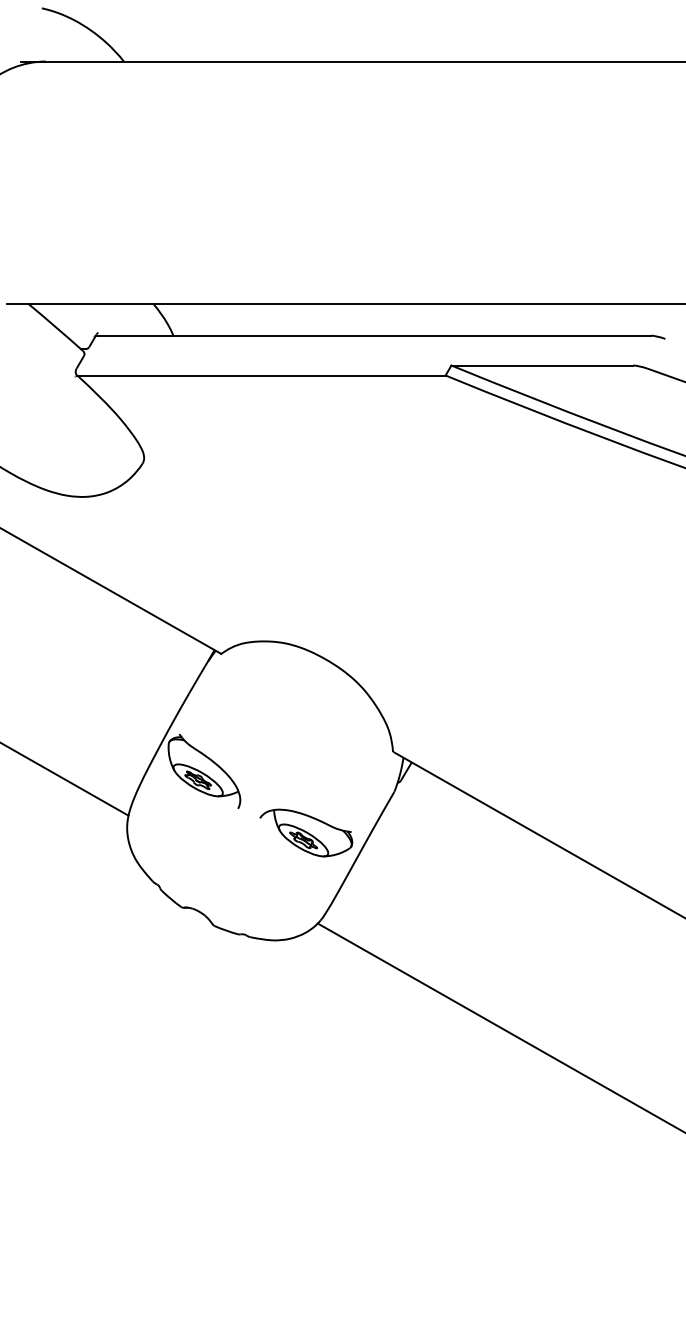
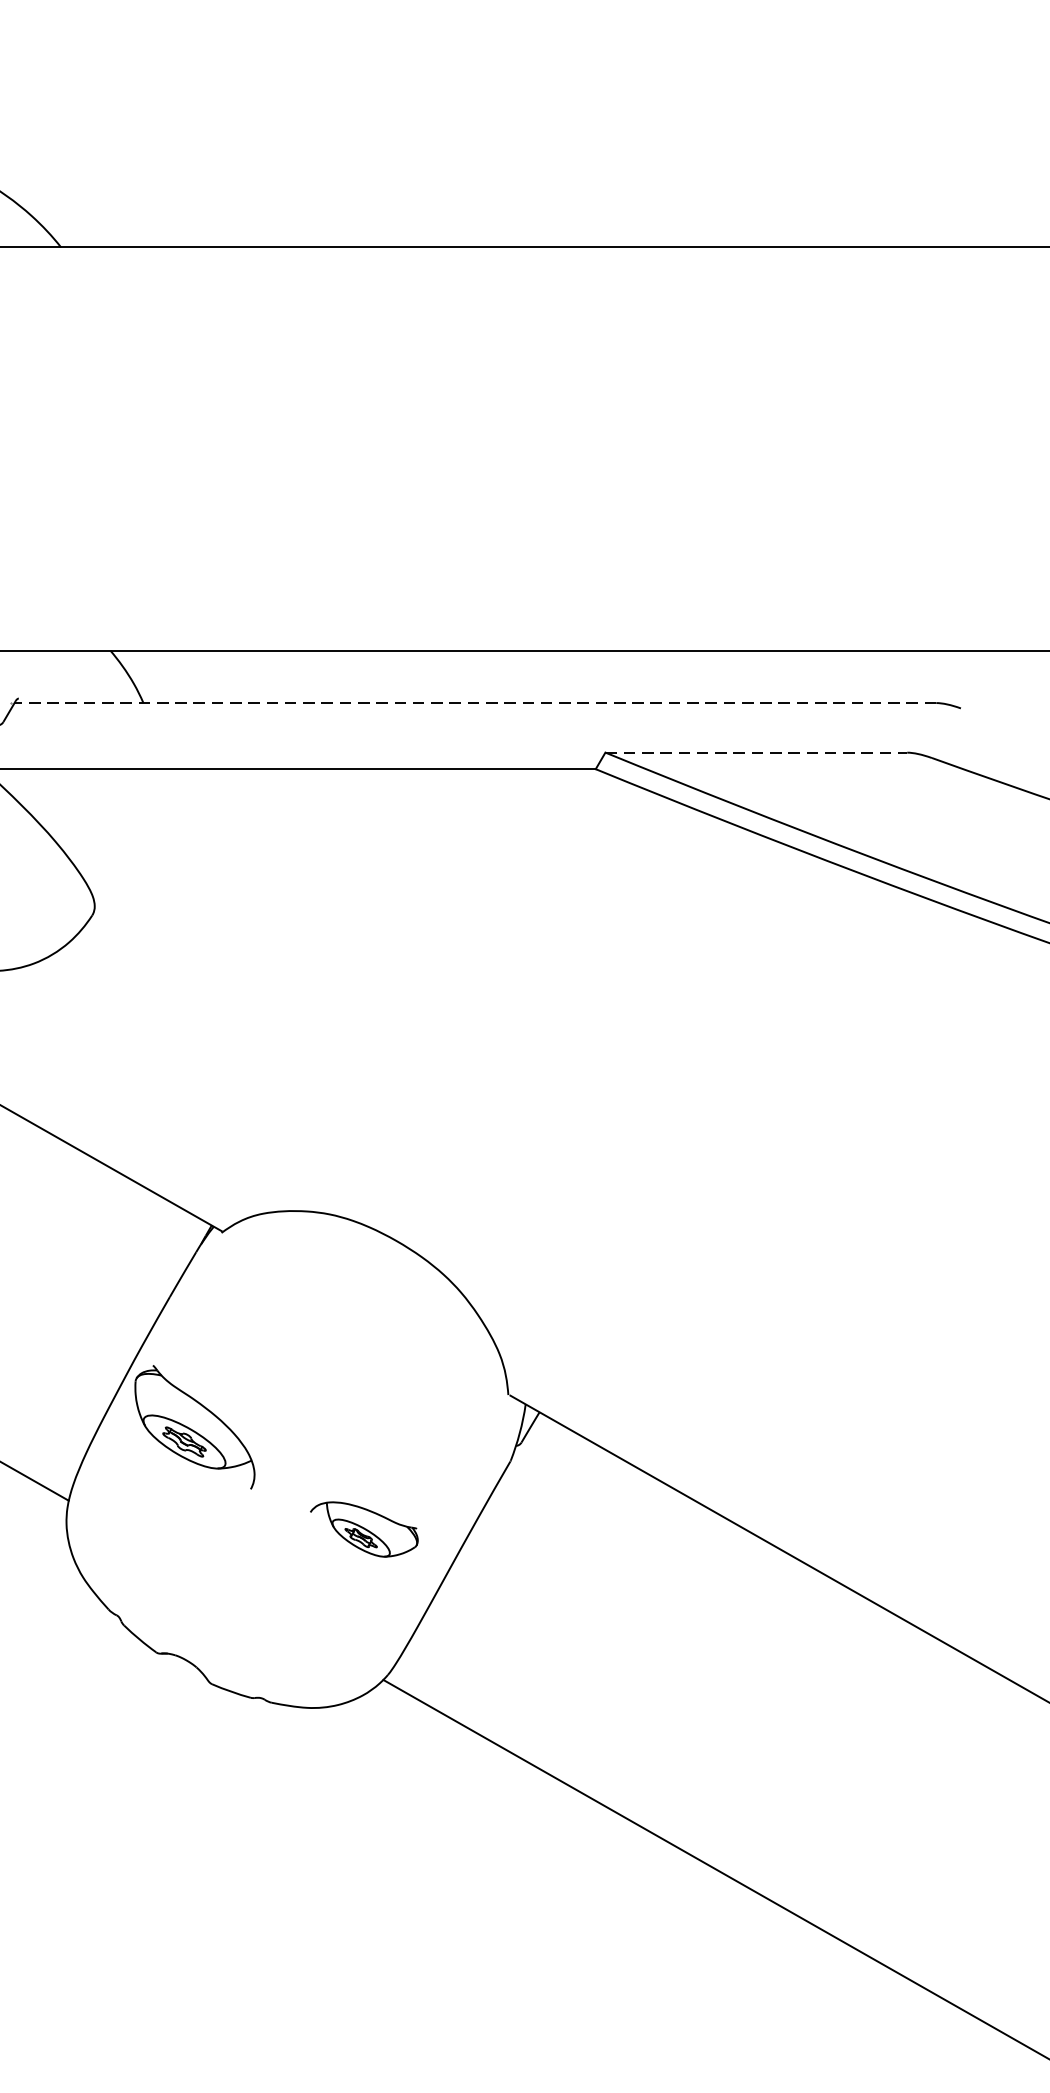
line: (372, 335) -> (474, 702), solid -> dashed
line: (542, 365) -> (756, 752), solid -> dashed
part: (306, 832) -> (364, 1528), size x0.7

